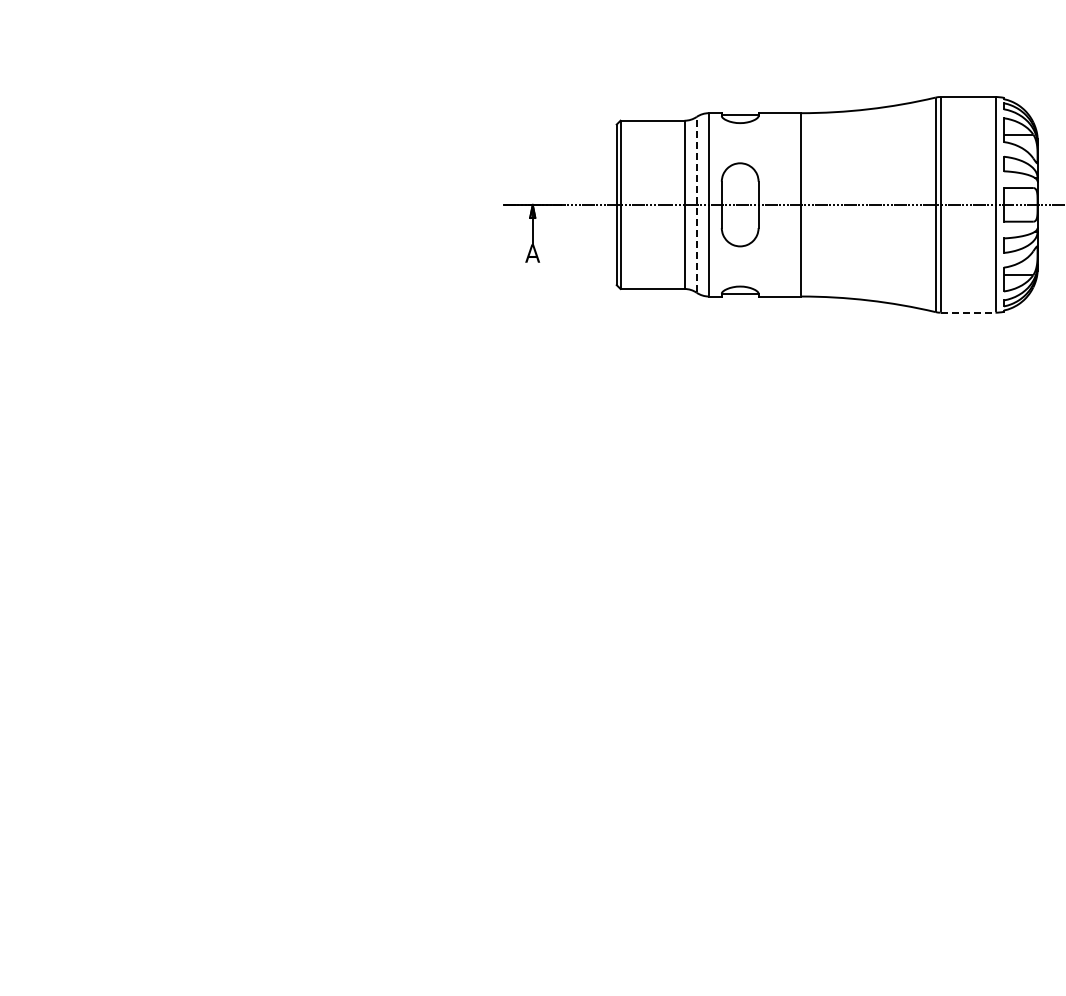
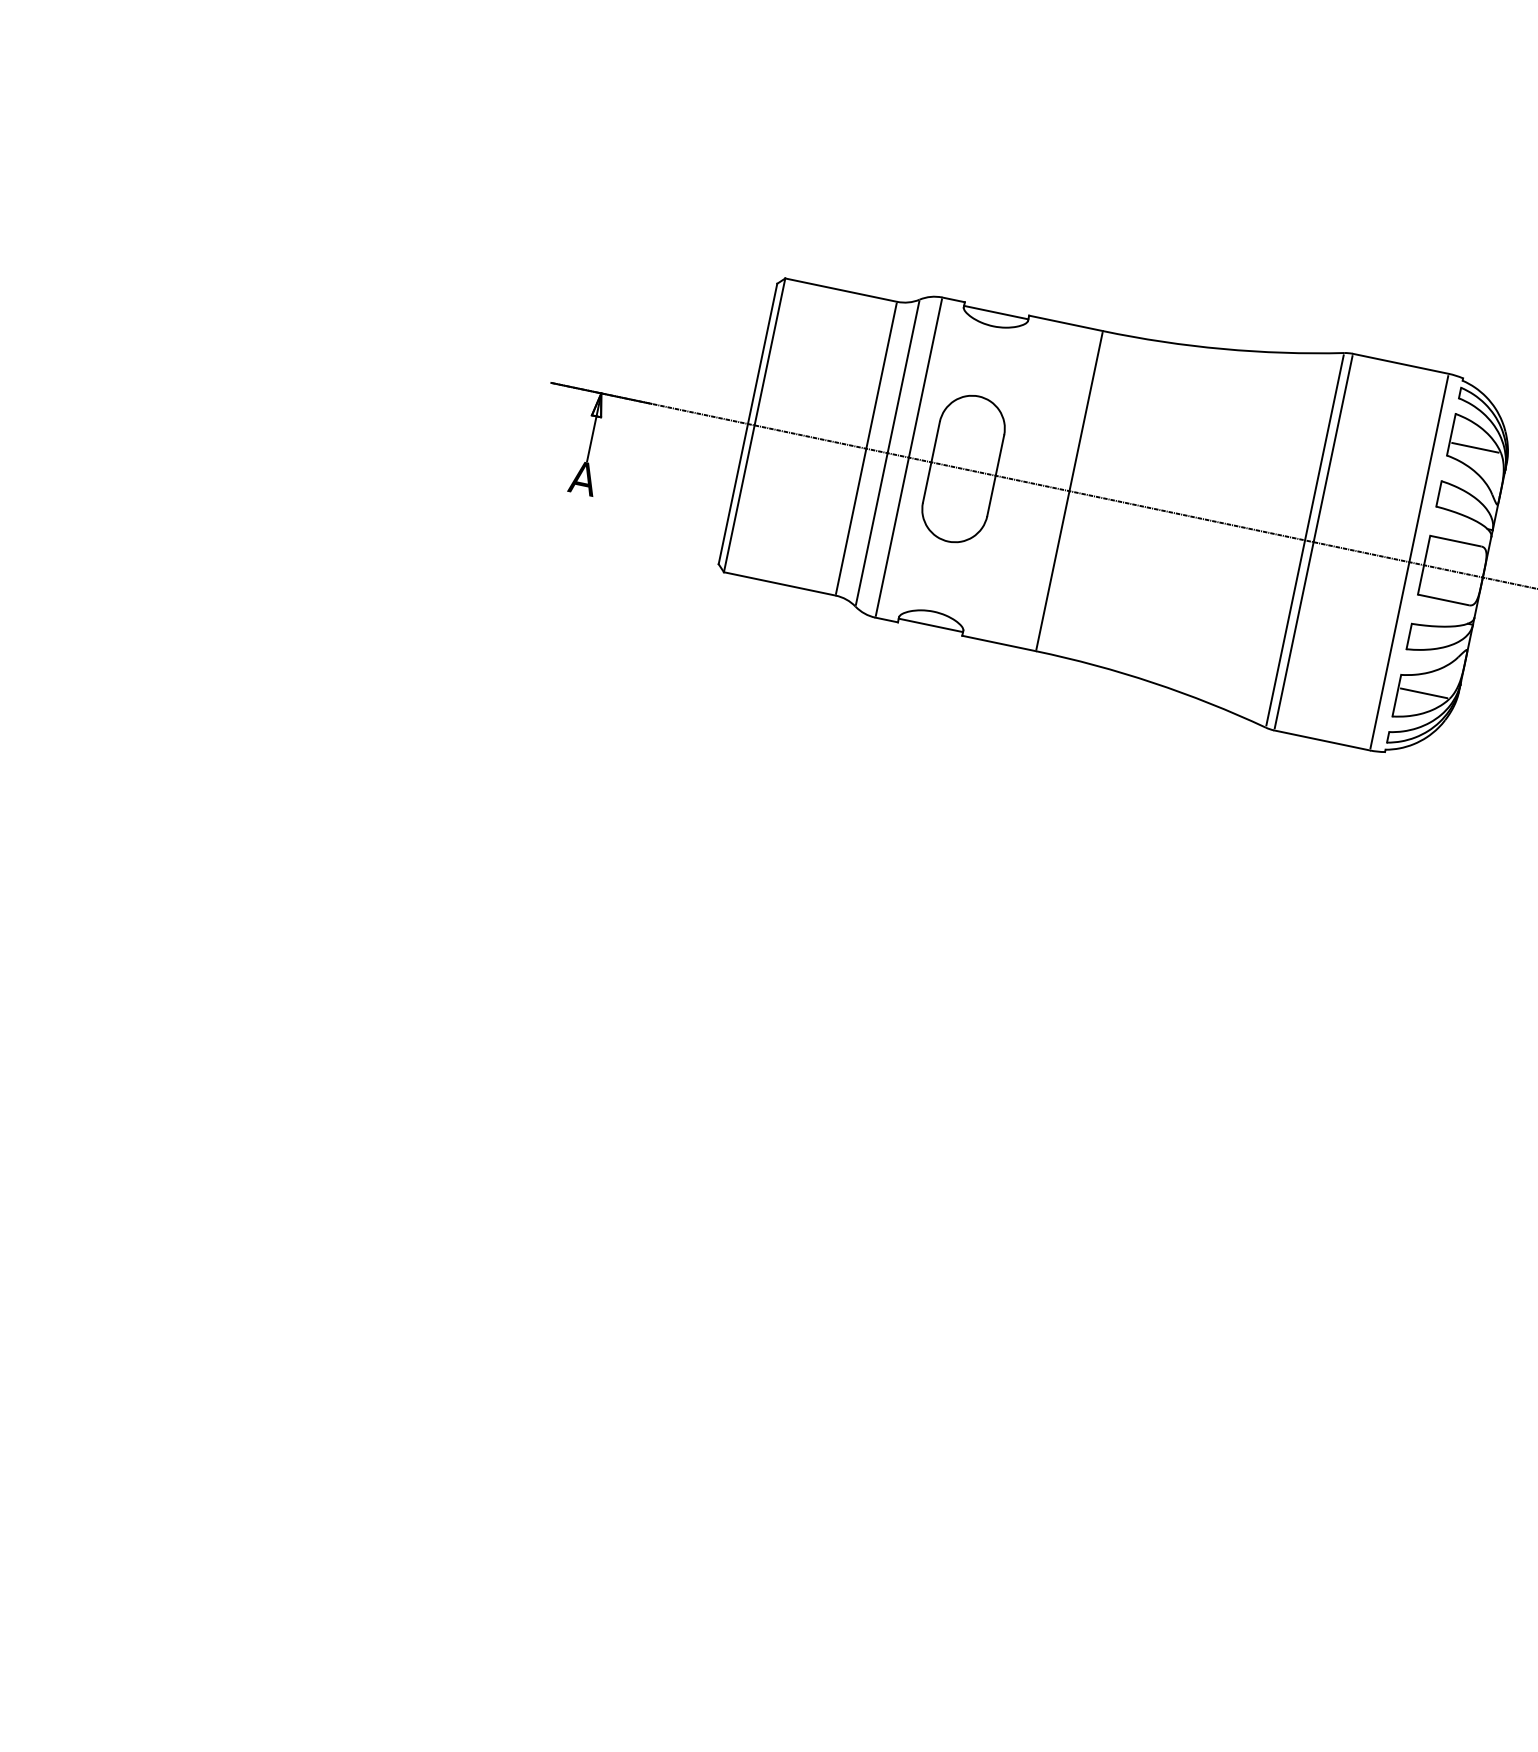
line: (696, 204) -> (887, 452), dashed -> solid
line: (968, 312) -> (1322, 740), dashed -> solid

